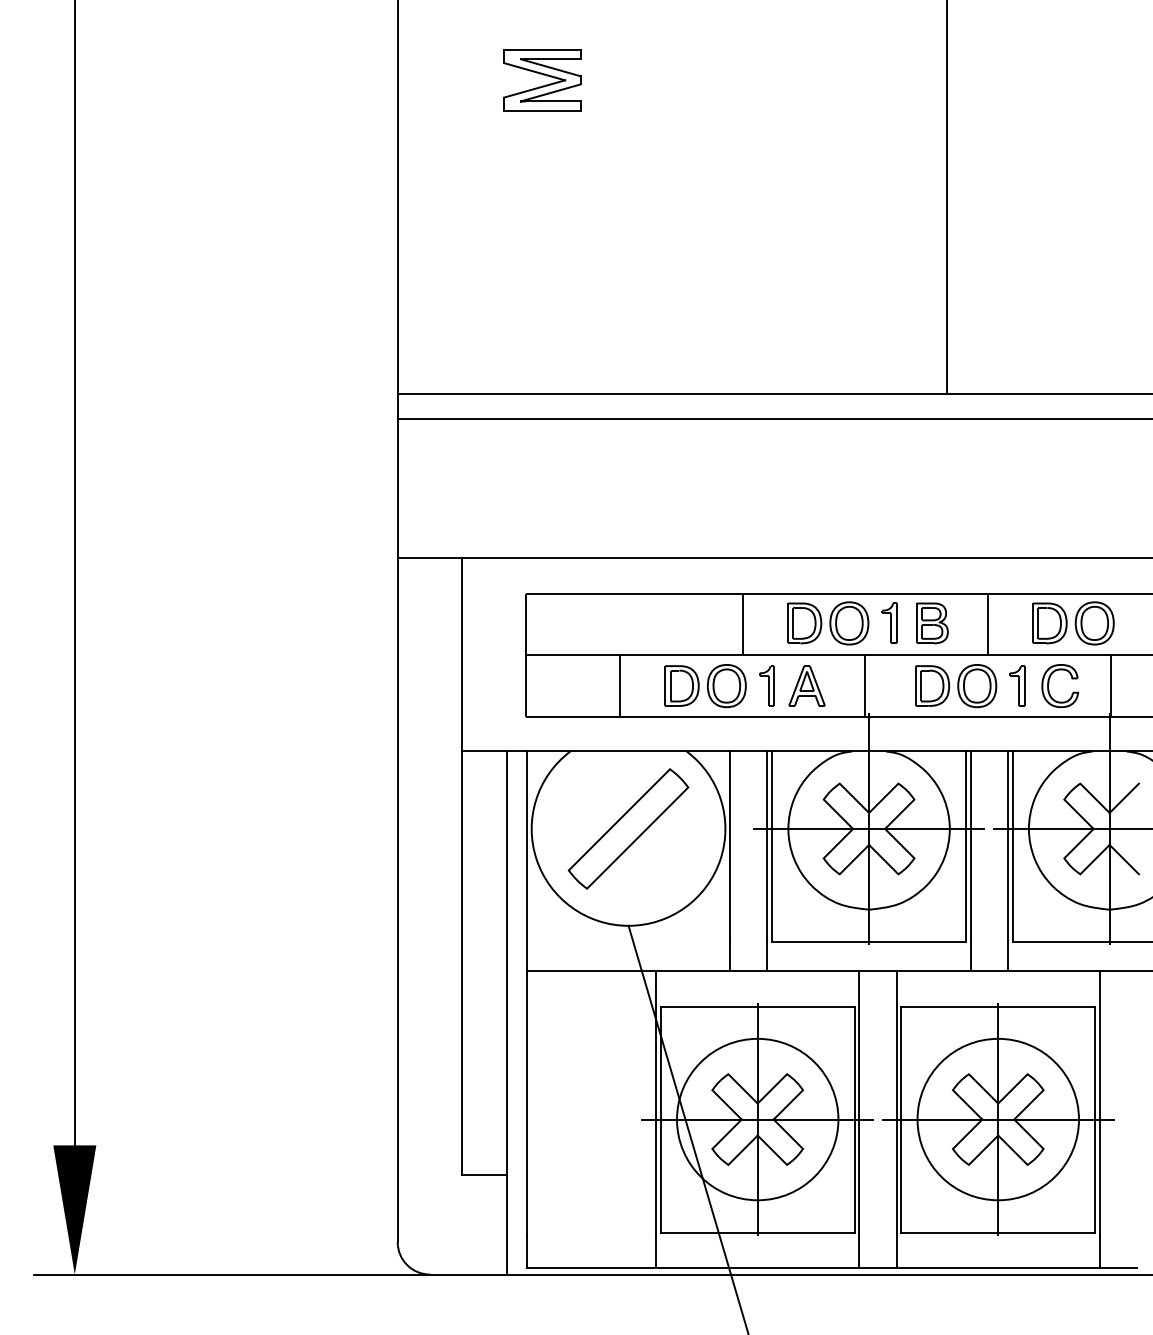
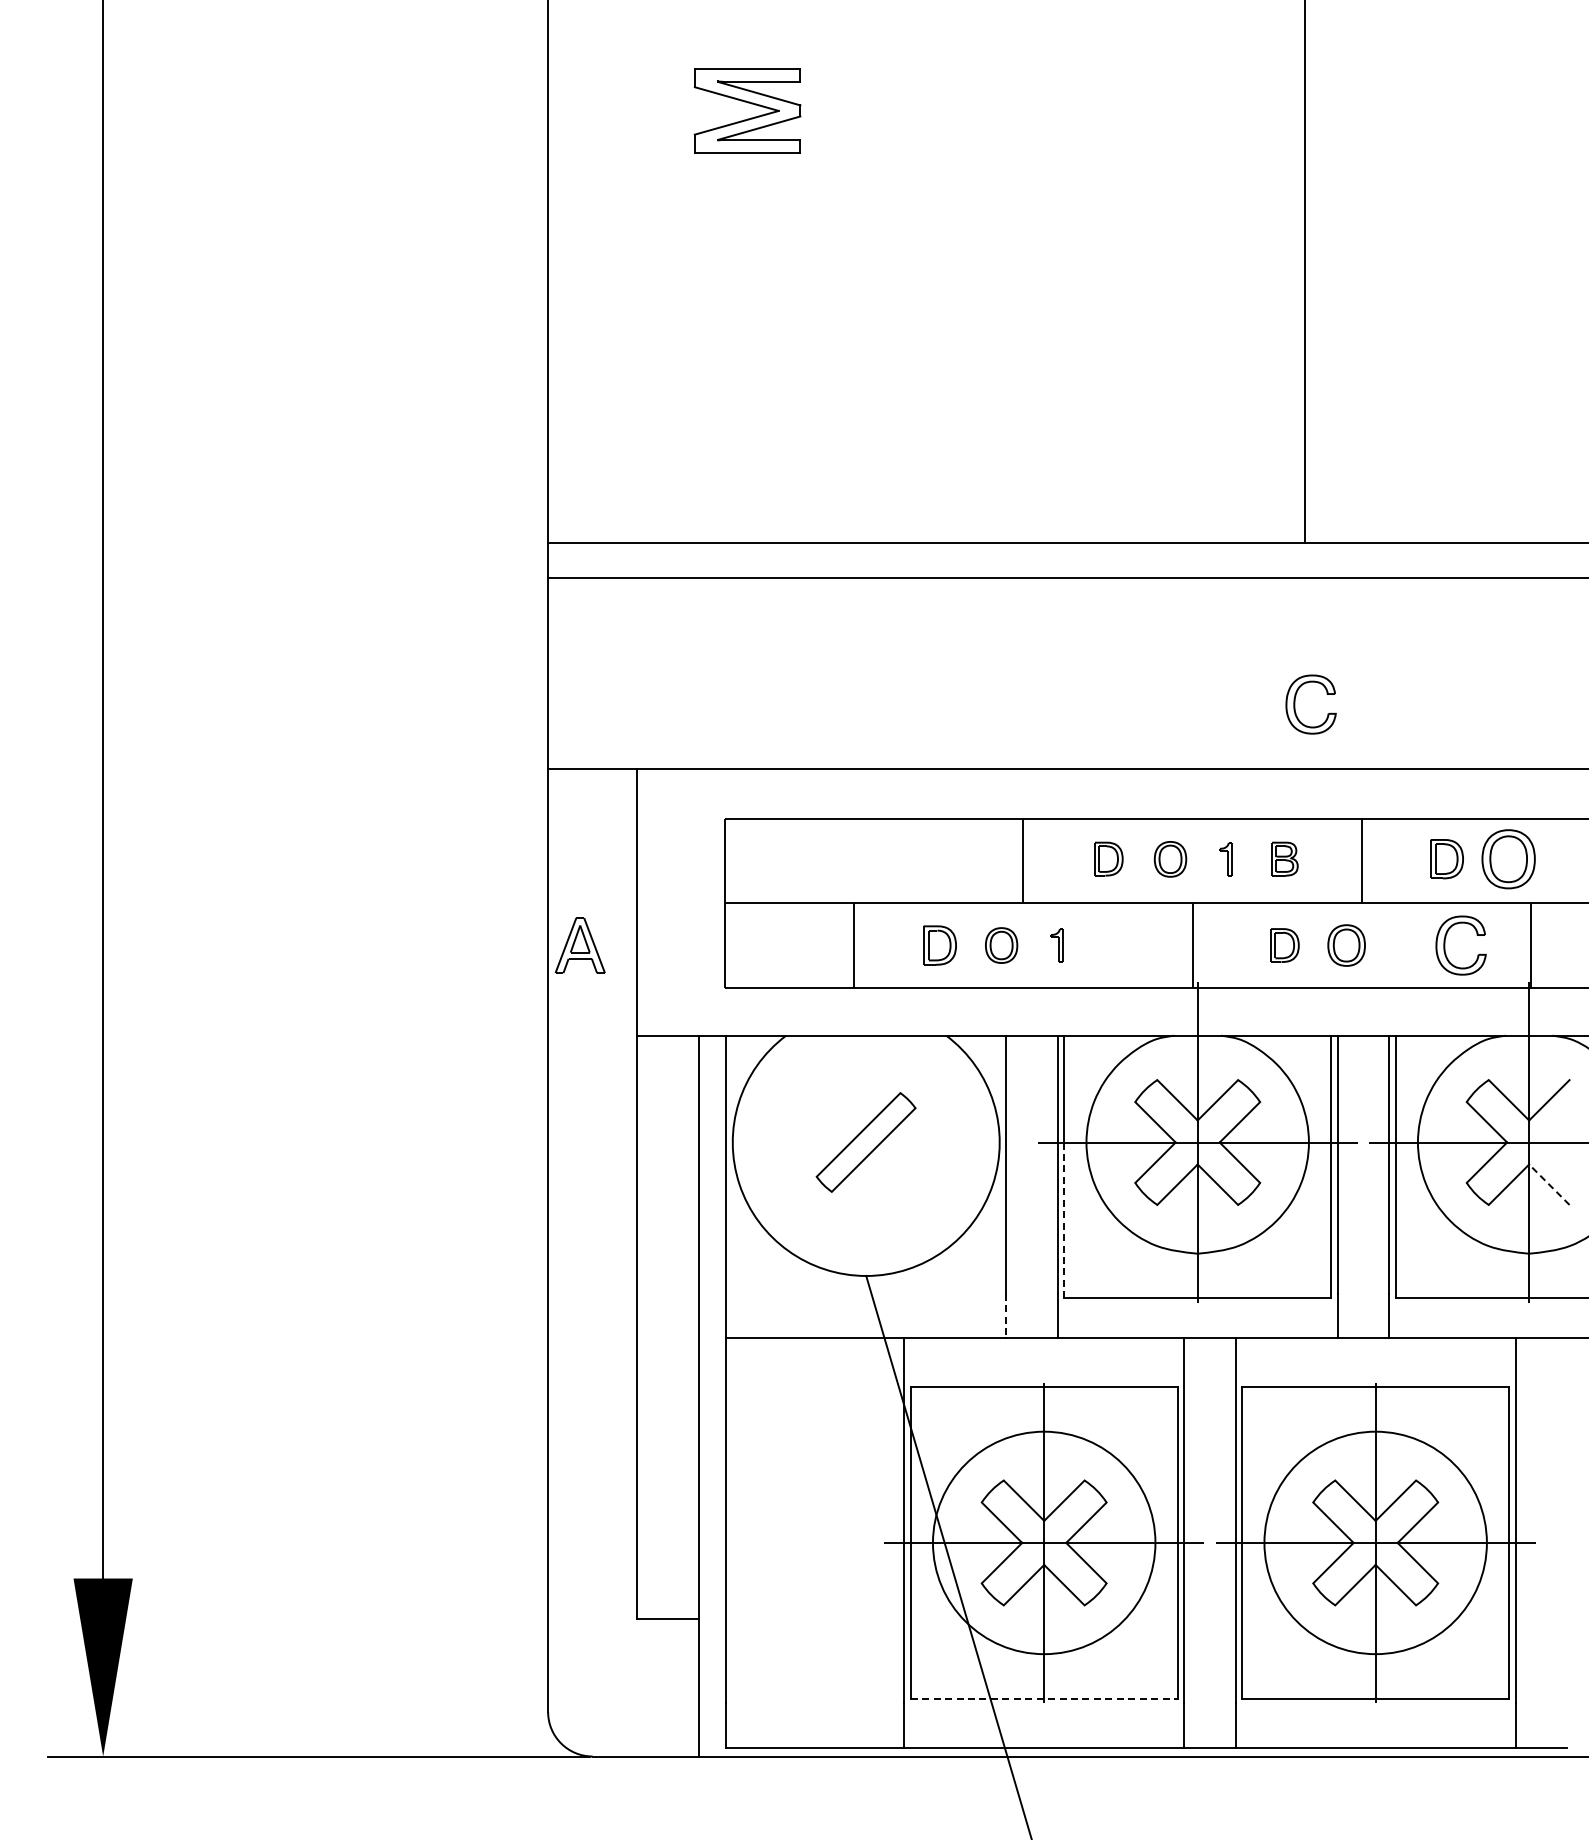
part: (940, 511) -> (1295, 704), added
part: (804, 622) -> (1108, 858), size x0.6
part: (932, 622) -> (1284, 858), size x0.6
part: (1049, 622) -> (1446, 858), size x0.7
part: (849, 623) -> (1170, 859), size x0.6
part: (889, 623) -> (1225, 859), size x0.6
part: (681, 686) -> (939, 945), size x0.7
part: (726, 686) -> (1001, 945), size x0.6
part: (766, 686) -> (1056, 945), size x0.6
part: (806, 686) -> (579, 945), moved
part: (932, 686) -> (1284, 945), size x0.6
part: (977, 686) -> (1346, 945), size x0.7
part: (1016, 686) -> (1401, 945), removed
part: (628, 828) -> (865, 1142), size x0.6
line: (1124, 859) -> (1549, 1184), solid -> dashed
line: (772, 885) -> (1064, 1220), solid -> dashed
line: (730, 955) -> (1006, 1316), solid -> dashed
line: (757, 1232) -> (1044, 1698), solid -> dashed

